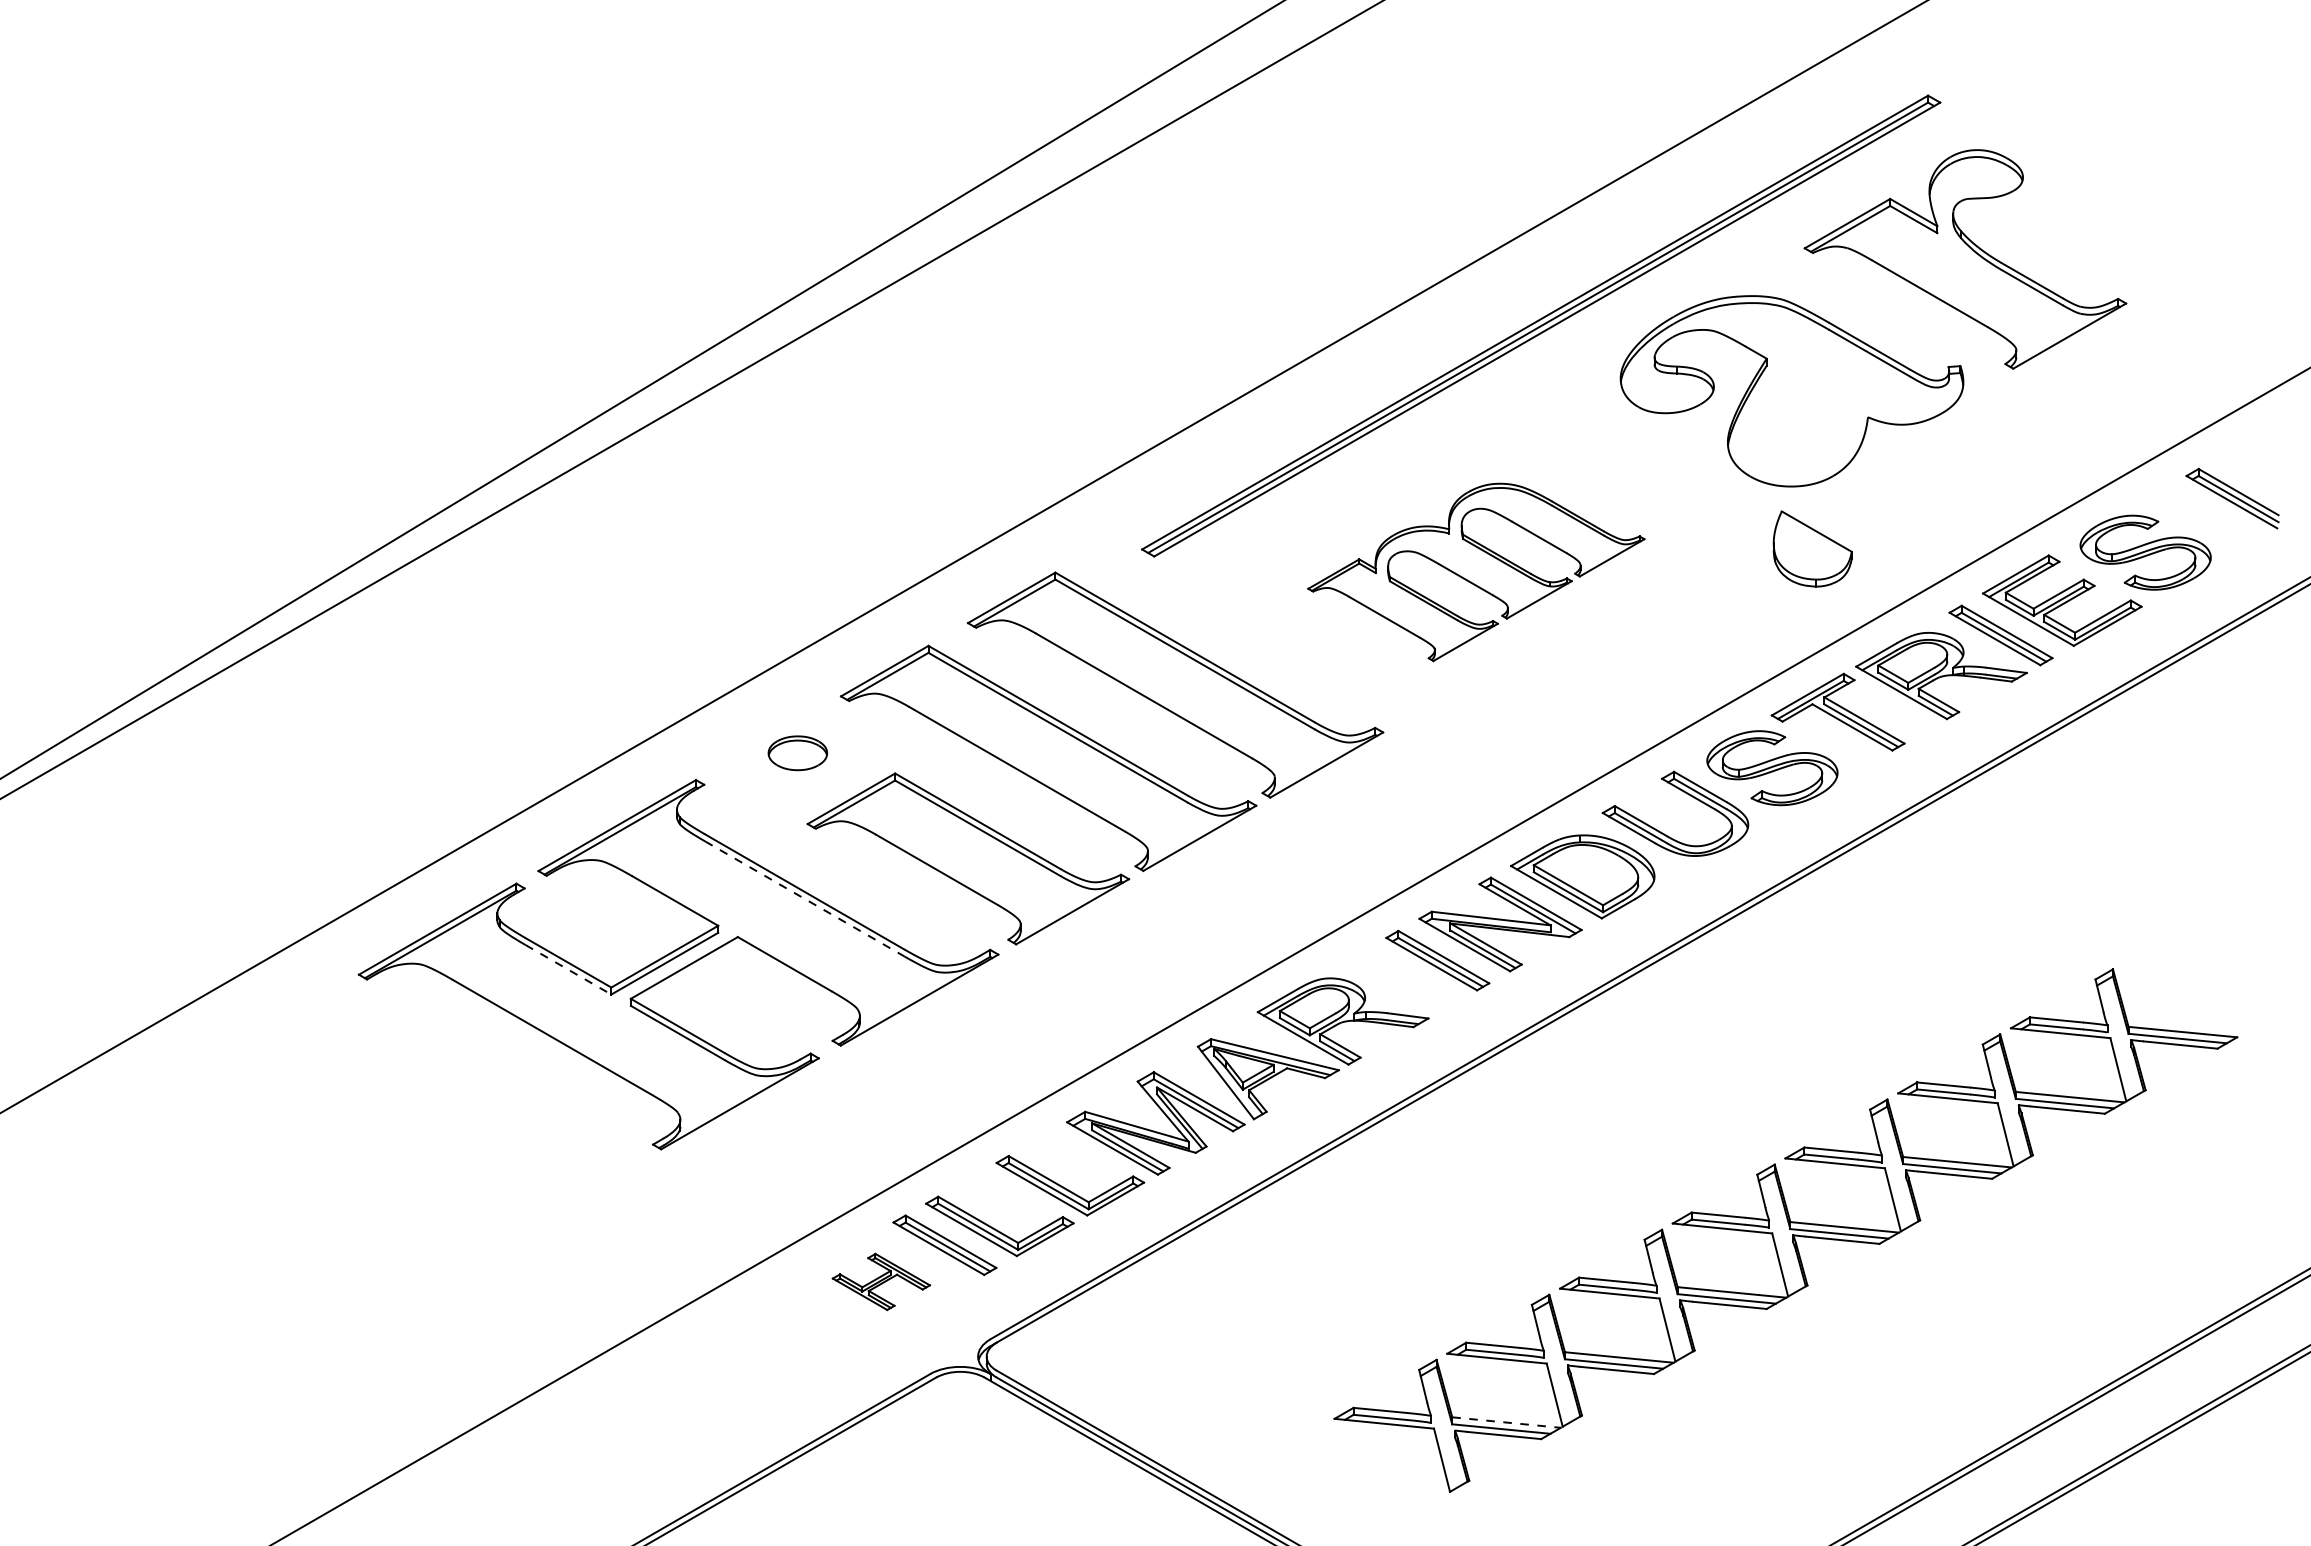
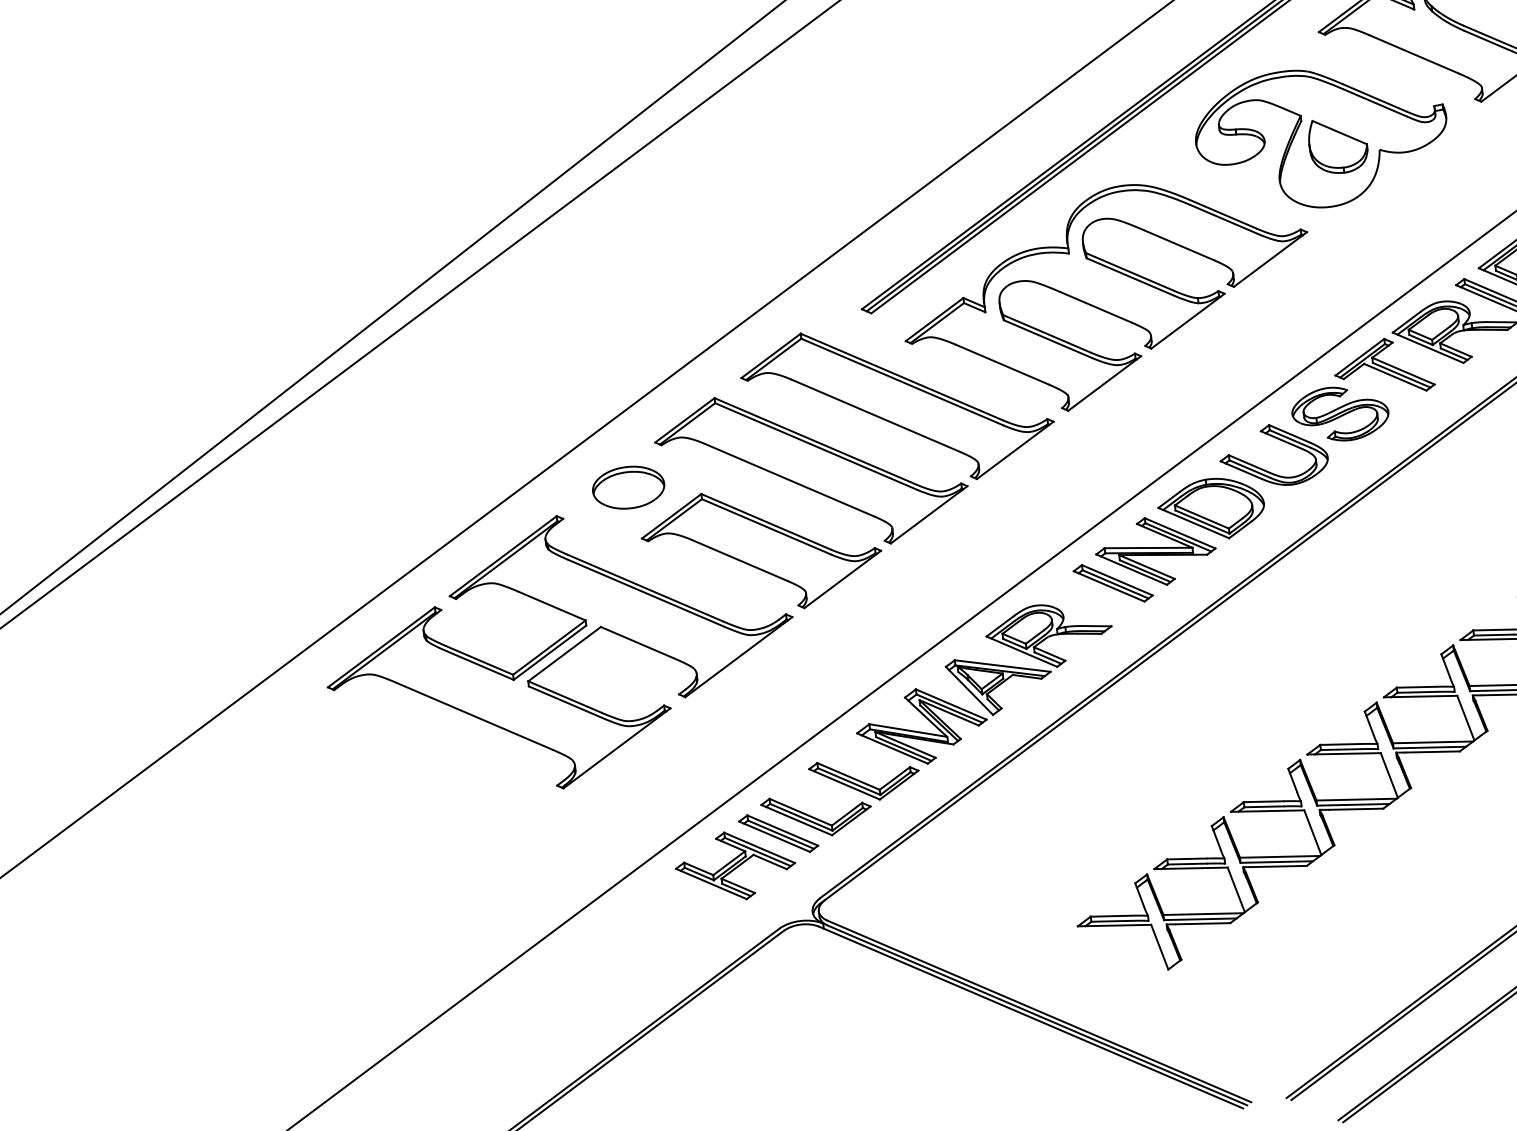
part: (1812, 548) -> (1338, 145), moved
part: (1476, 572) -> (1107, 296), size x1.67
part: (797, 753) -> (628, 487), size x1.67
line: (804, 898) -> (646, 593), dashed -> solid
line: (568, 969) -> (480, 665), dashed -> solid
part: (881, 1281) -> (735, 865), size x1.67
line: (1506, 1422) -> (1203, 914), dashed -> solid

